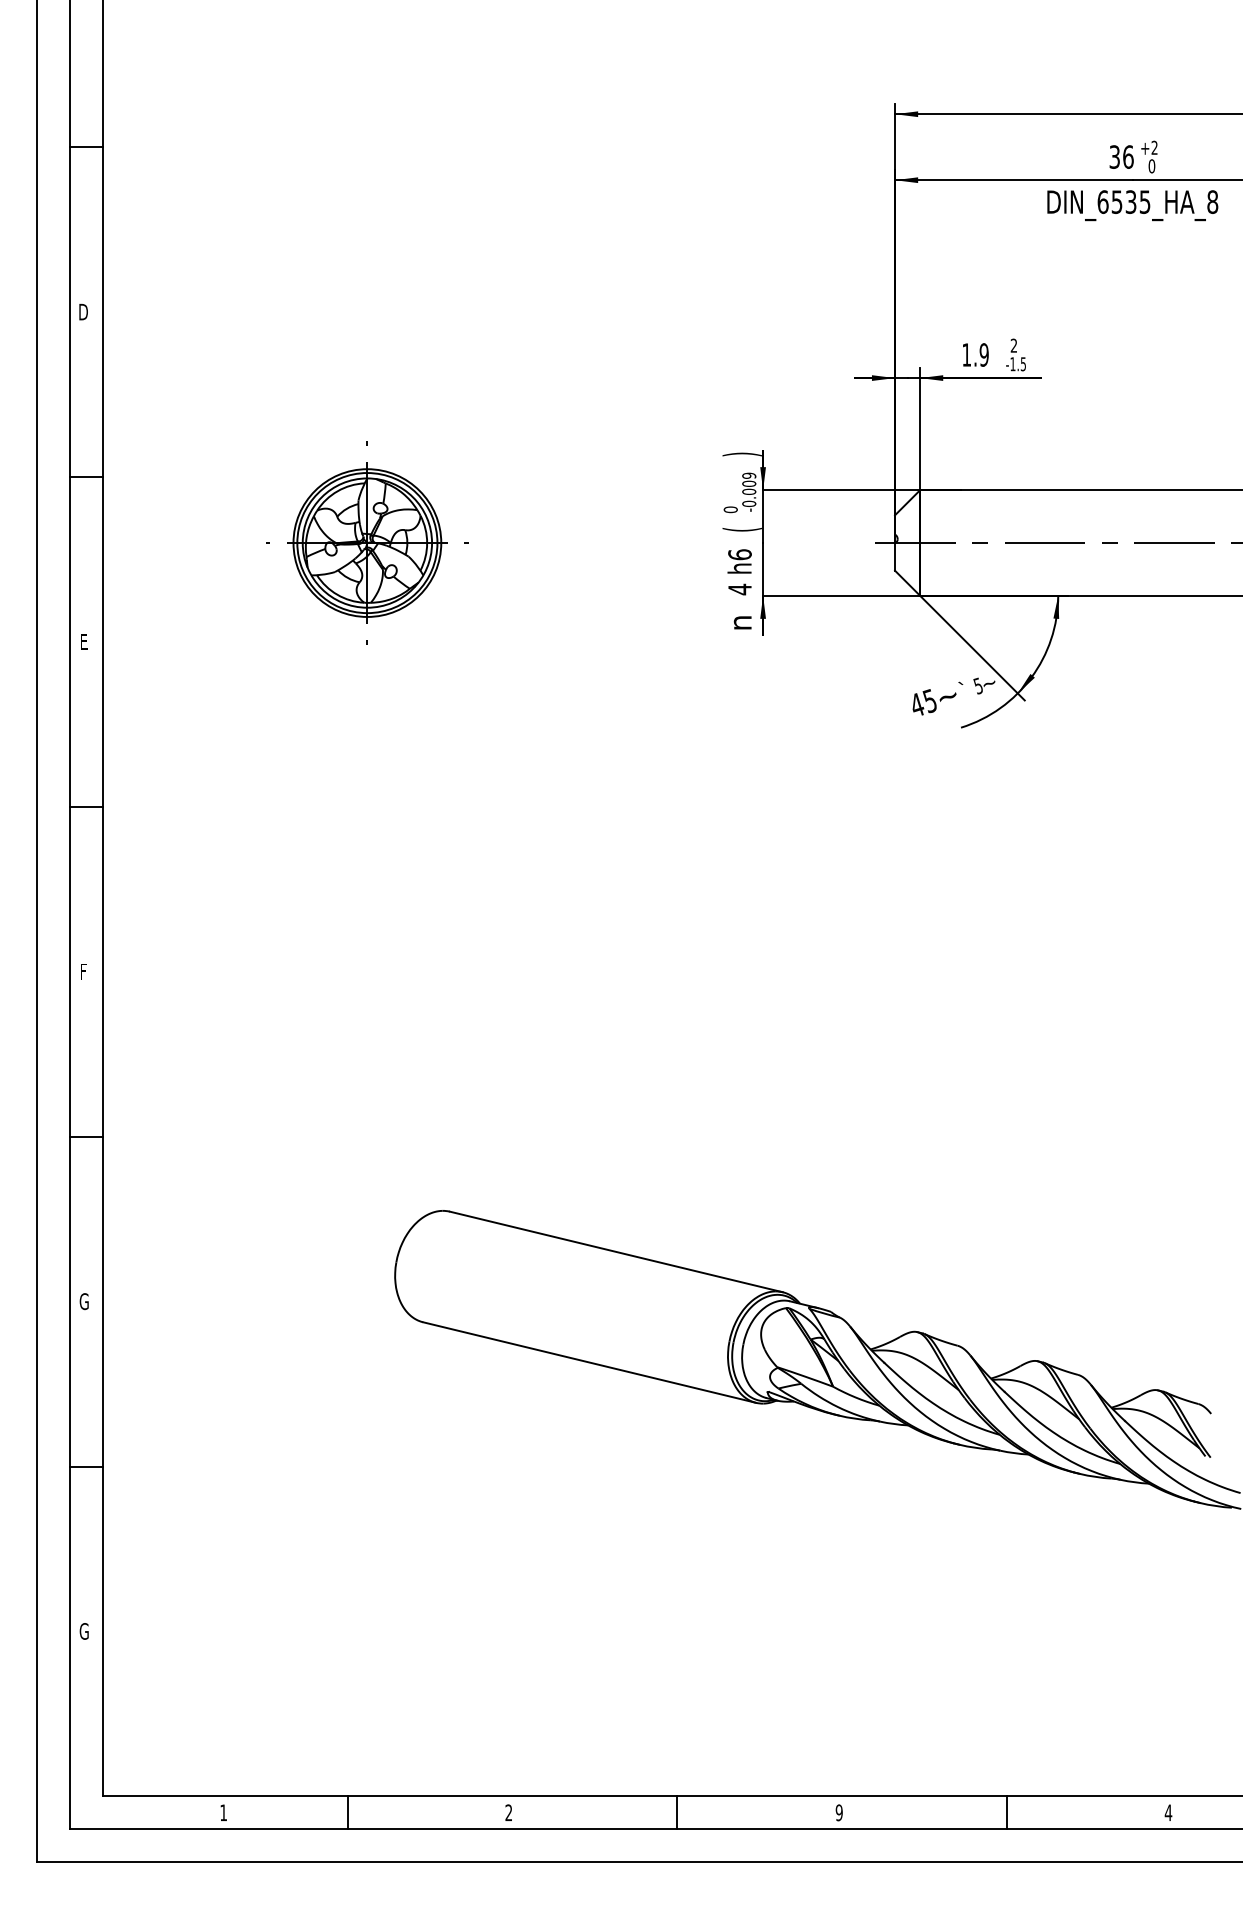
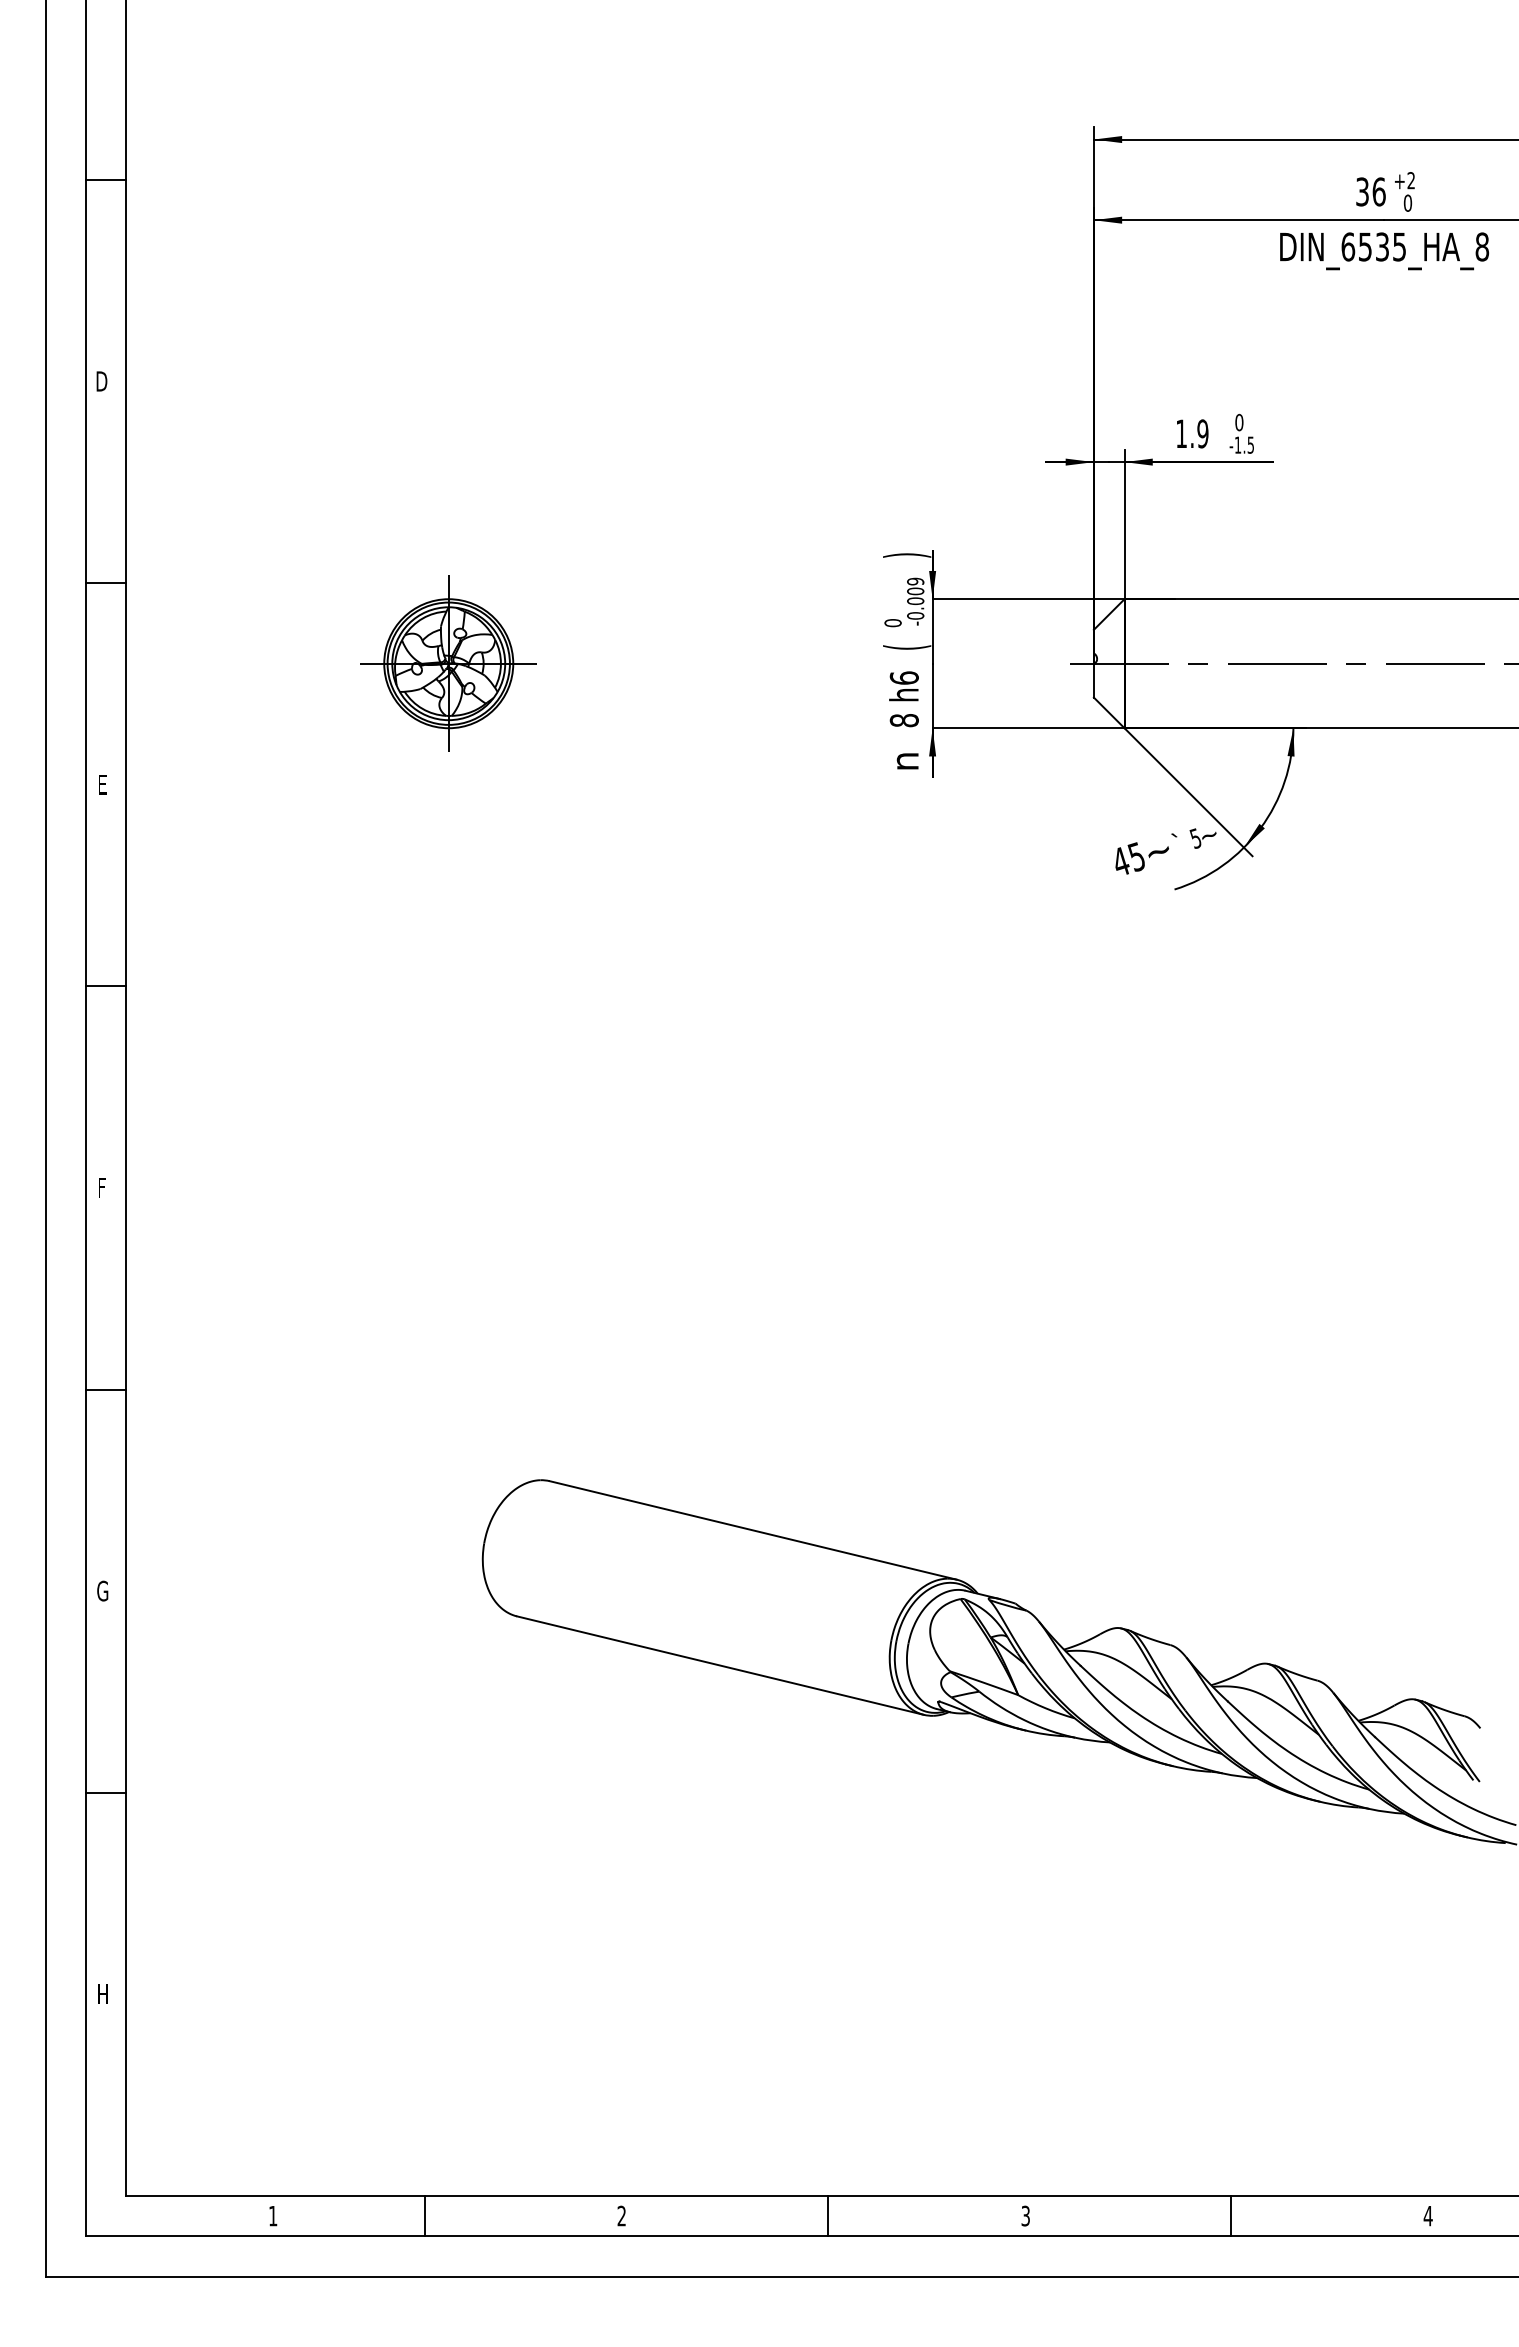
text: (1014, 345) -> (1239, 422), 2 -> 0
part: (367, 542) -> (448, 663), size x0.71
text: (739, 589) -> (903, 720), 4 -> 8
text: (84, 1631) -> (102, 1994), G -> H
text: (839, 1812) -> (1025, 2215), 9 -> 3

